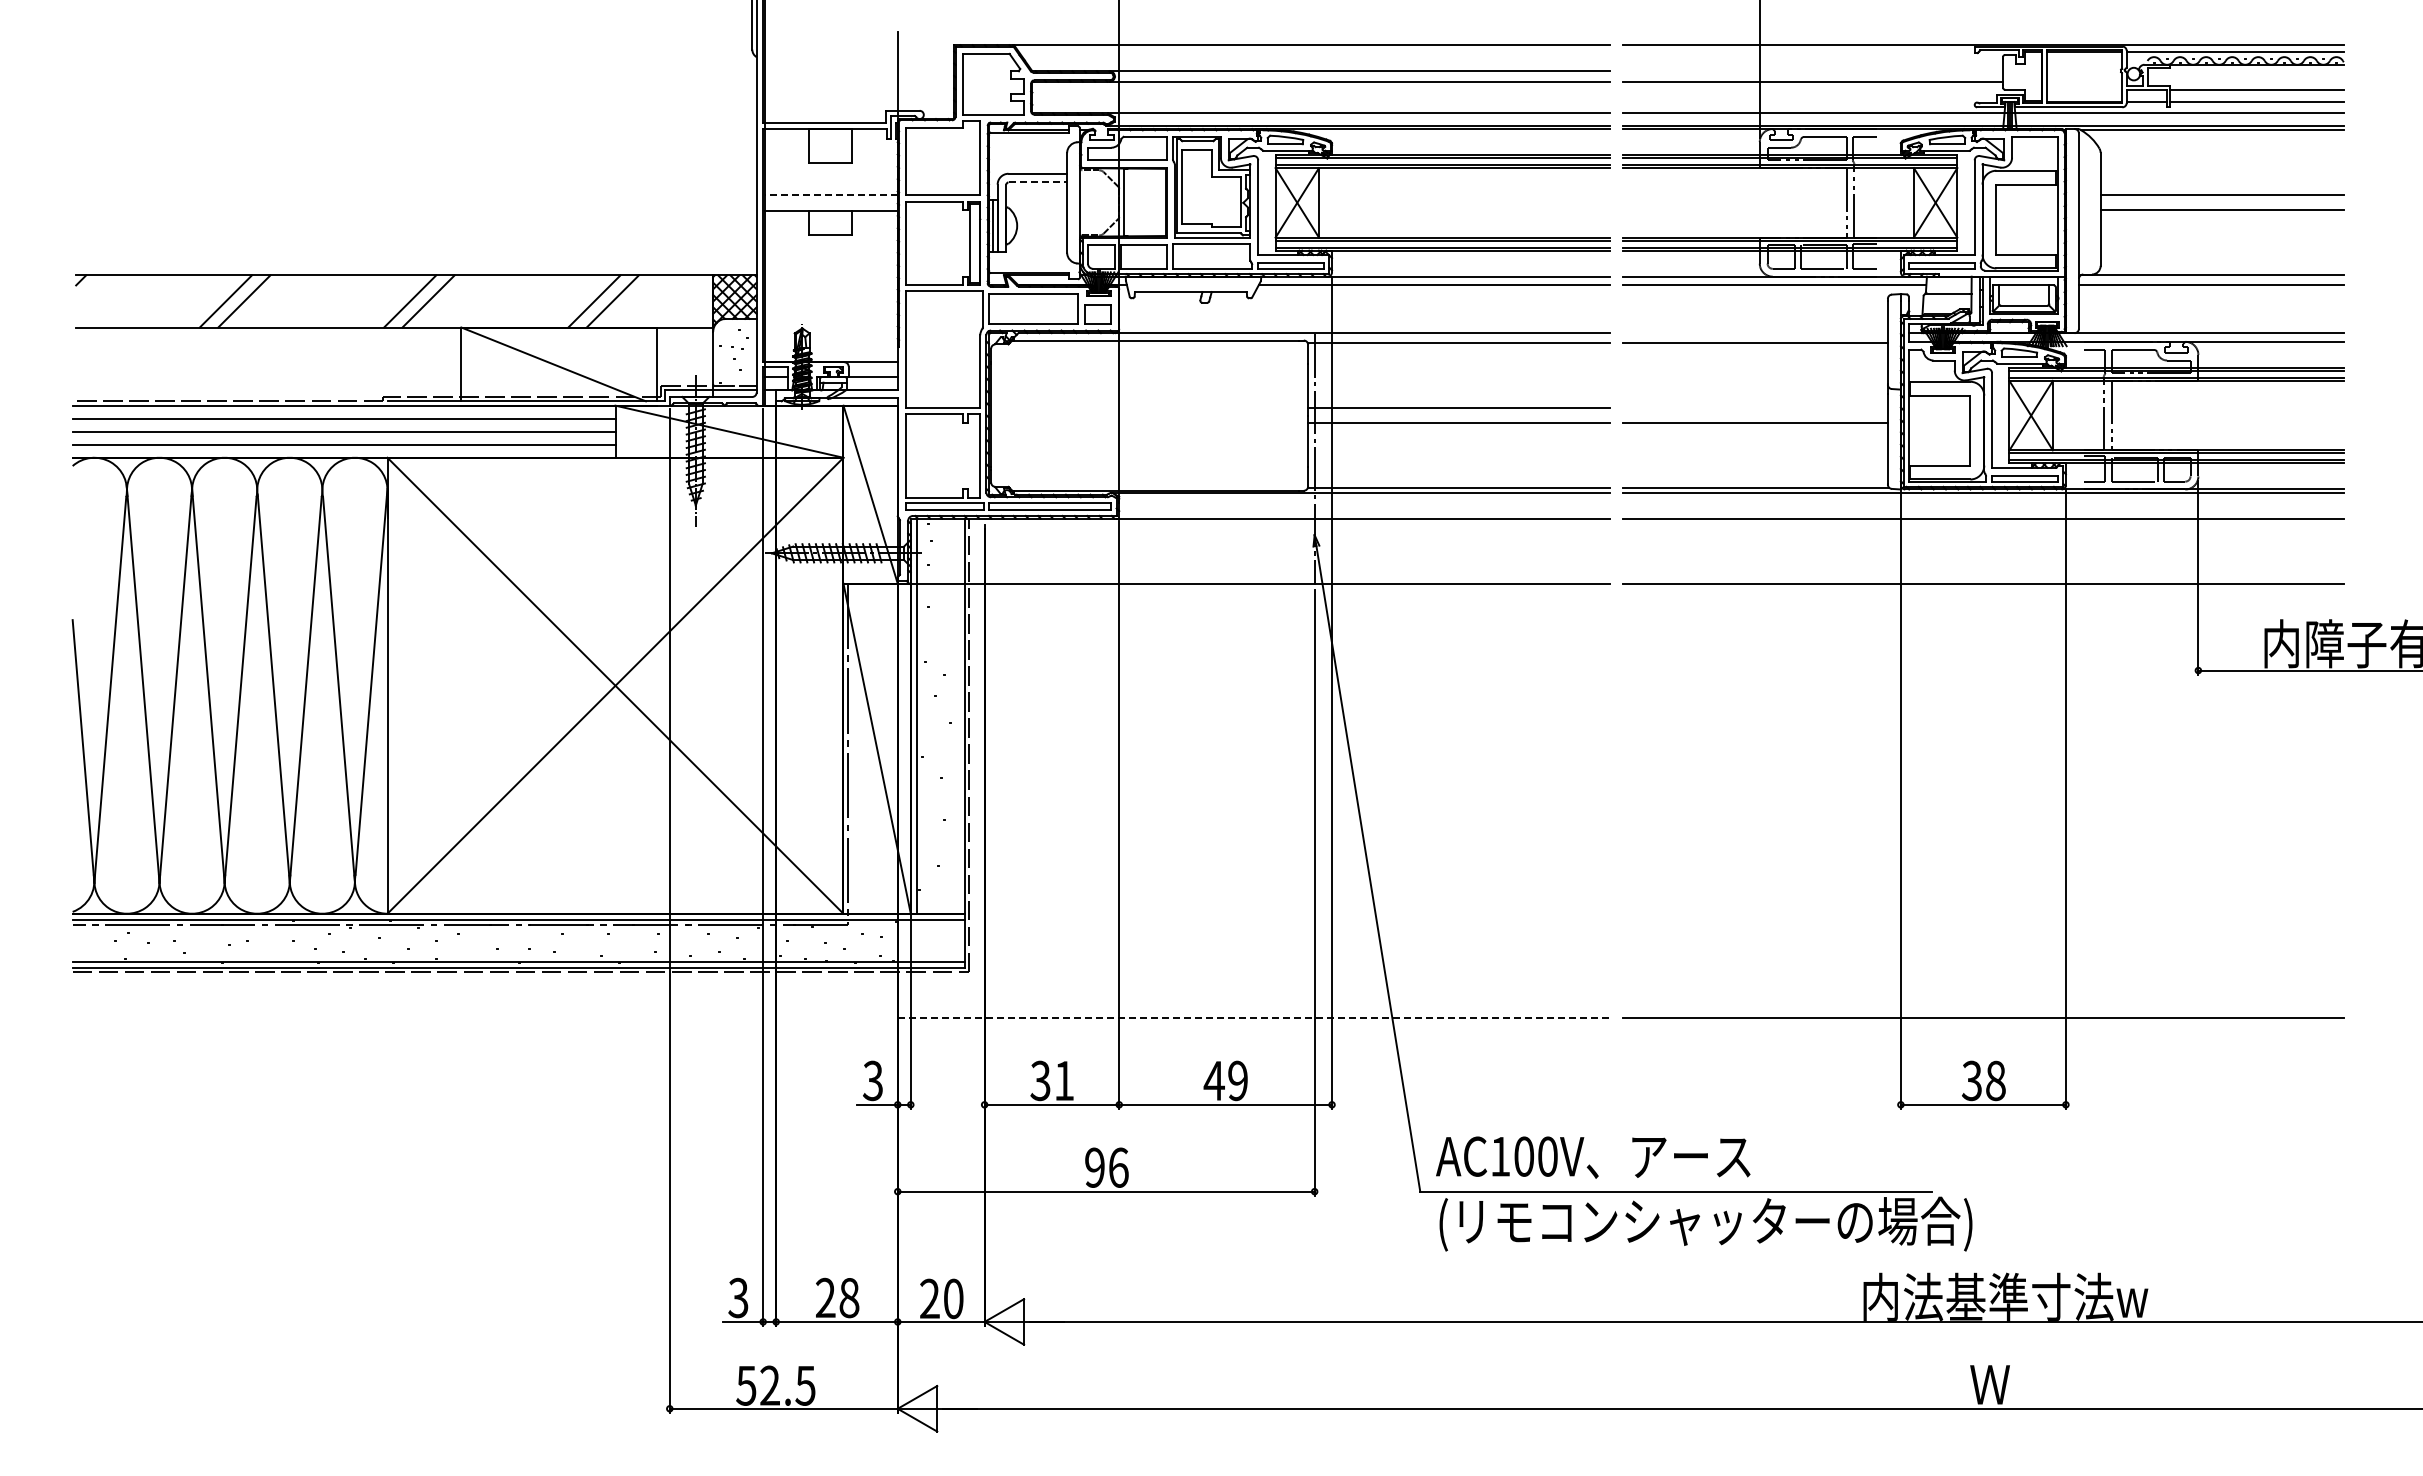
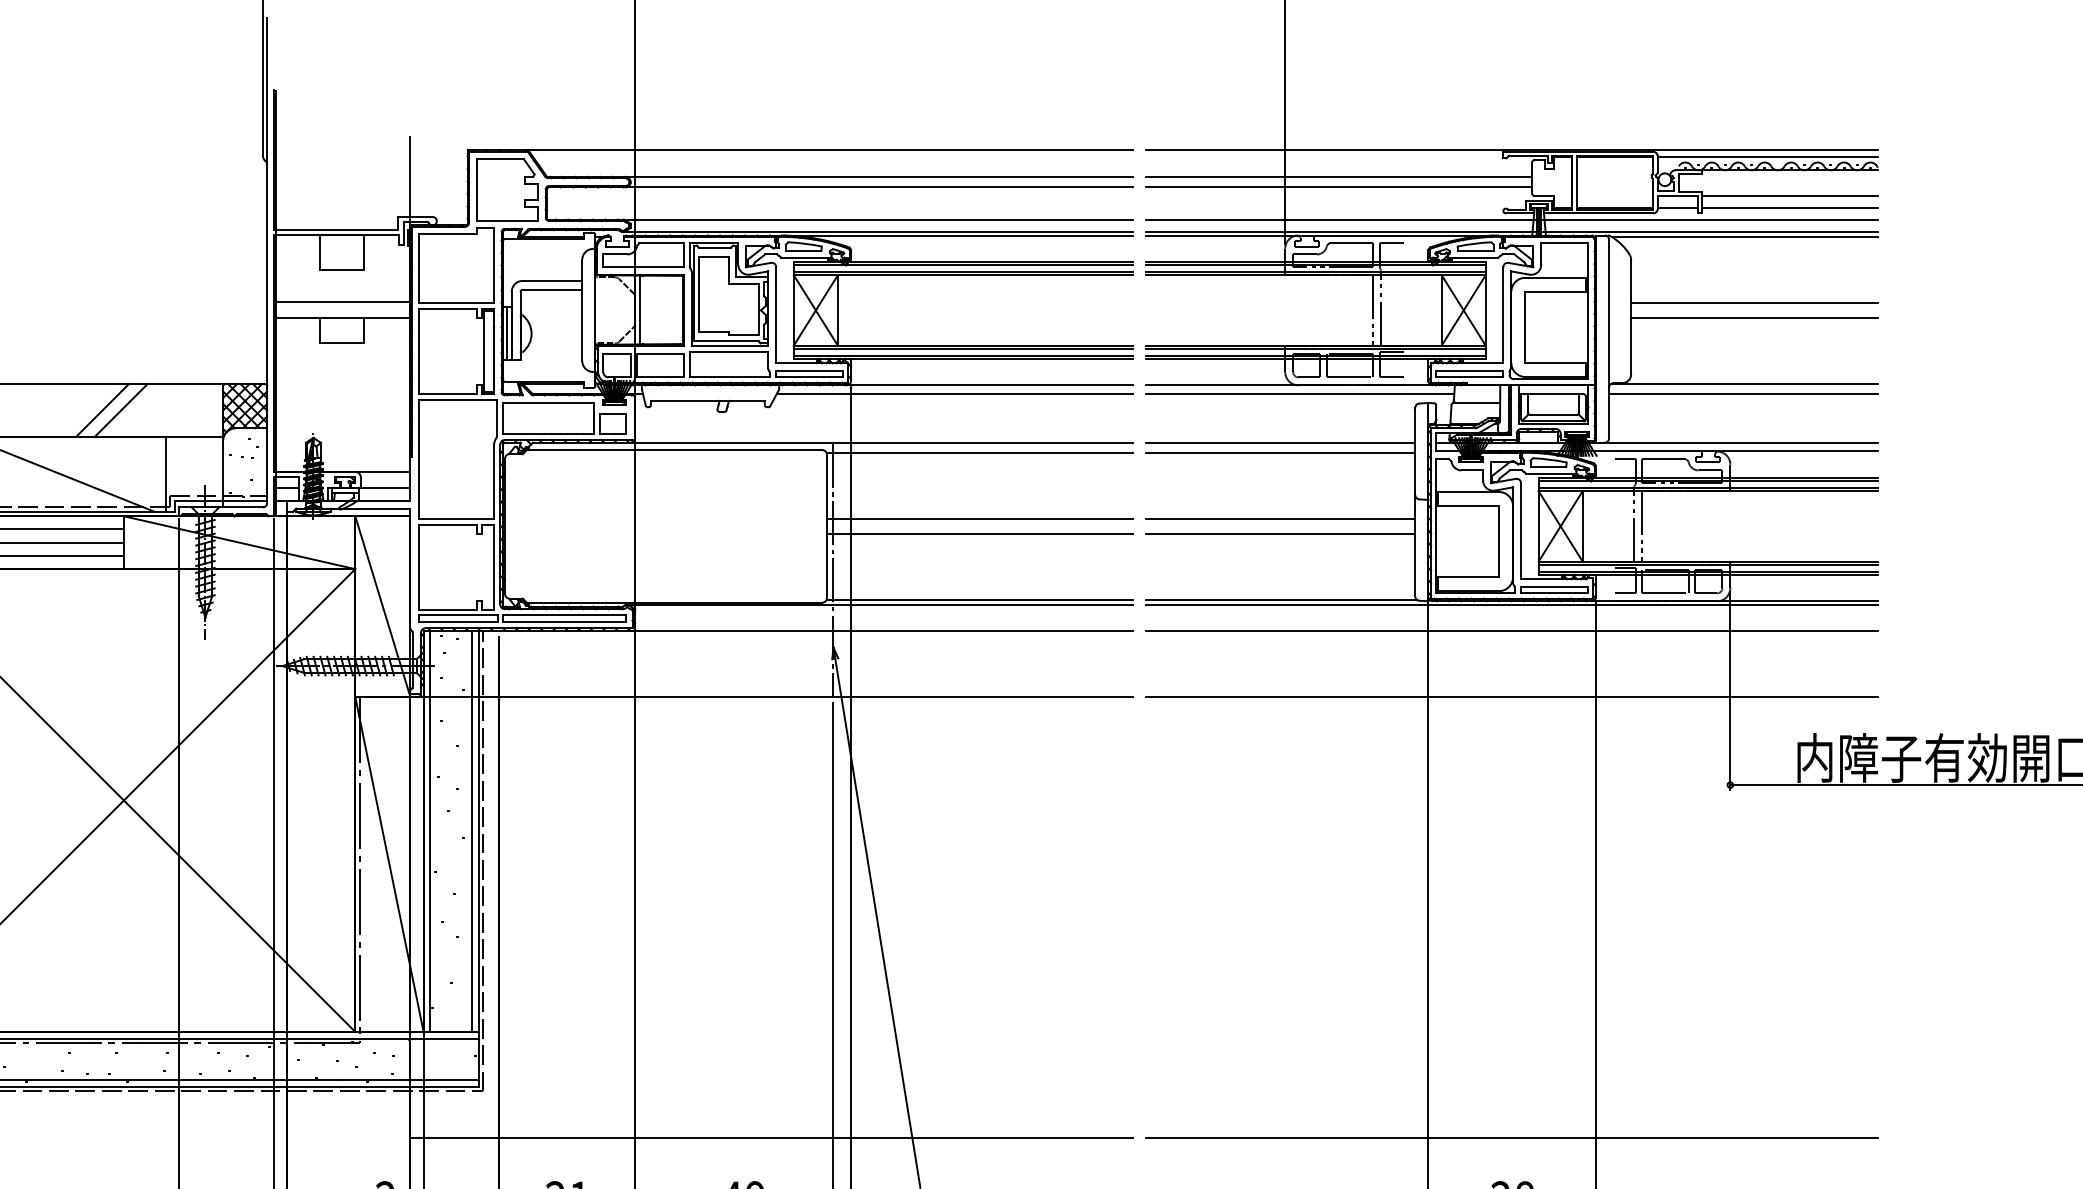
line: (1812, 71) -> (1338, 177), added
line: (1038, 182) -> (553, 289), dashed -> solid
line: (831, 195) -> (343, 302), dashed -> solid
line: (1754, 333) -> (1279, 443), added
line: (1754, 408) -> (1279, 519), added
line: (958, 715) -> (472, 830), added
line: (1254, 1017) -> (772, 1137), dashed -> solid

